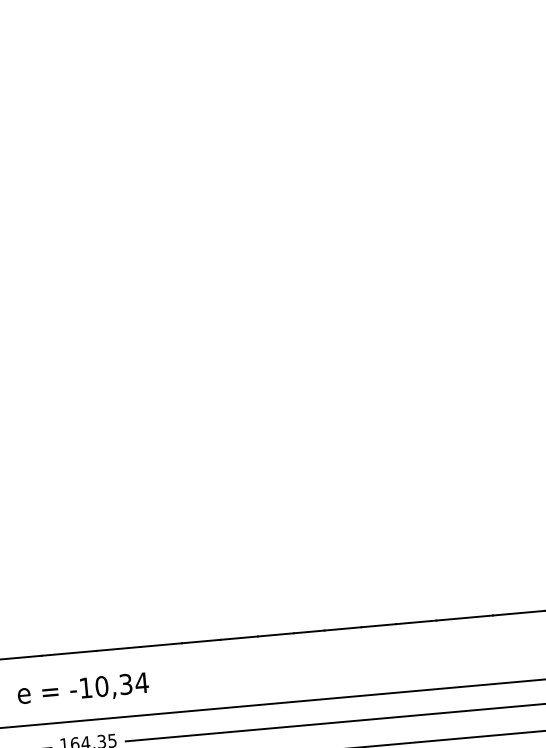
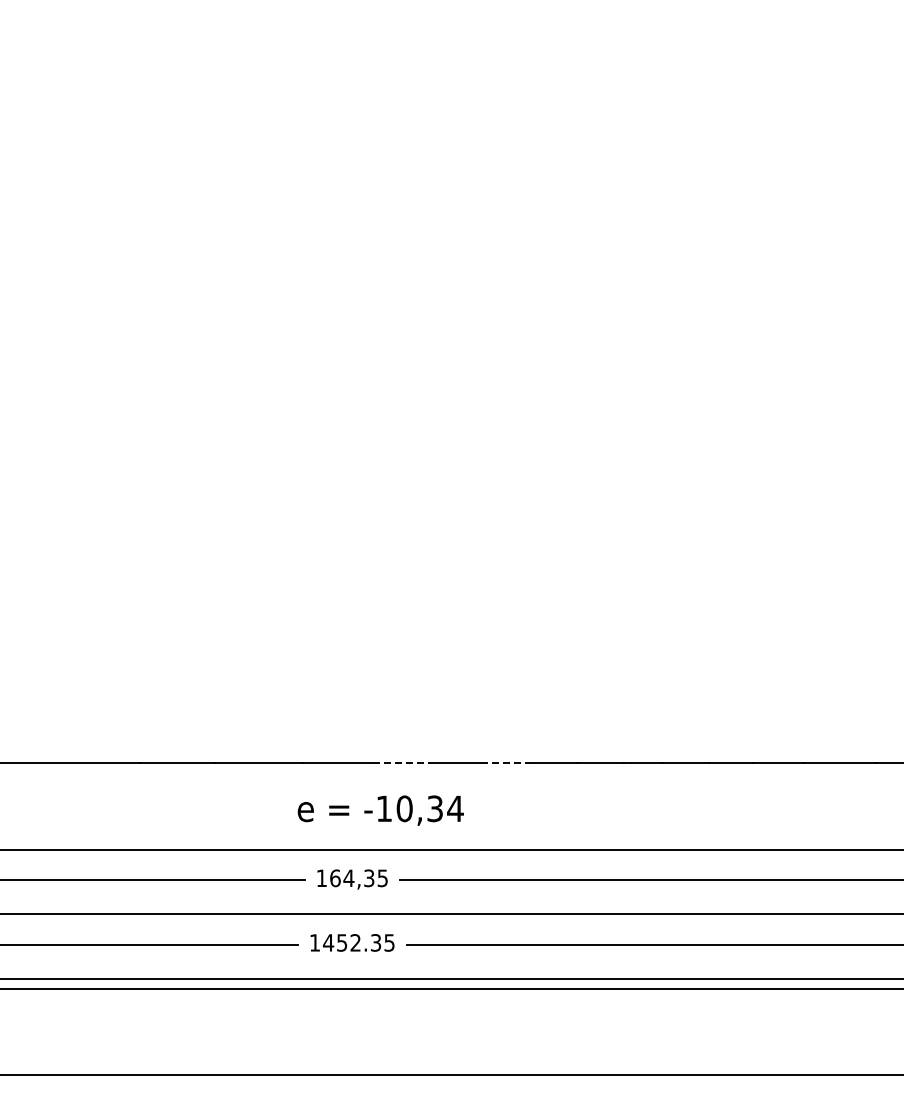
line: (201, 641) -> (505, 763), solid -> dashed
line: (118, 649) -> (400, 763), solid -> dashed
text: (83, 689) -> (380, 810), moved

